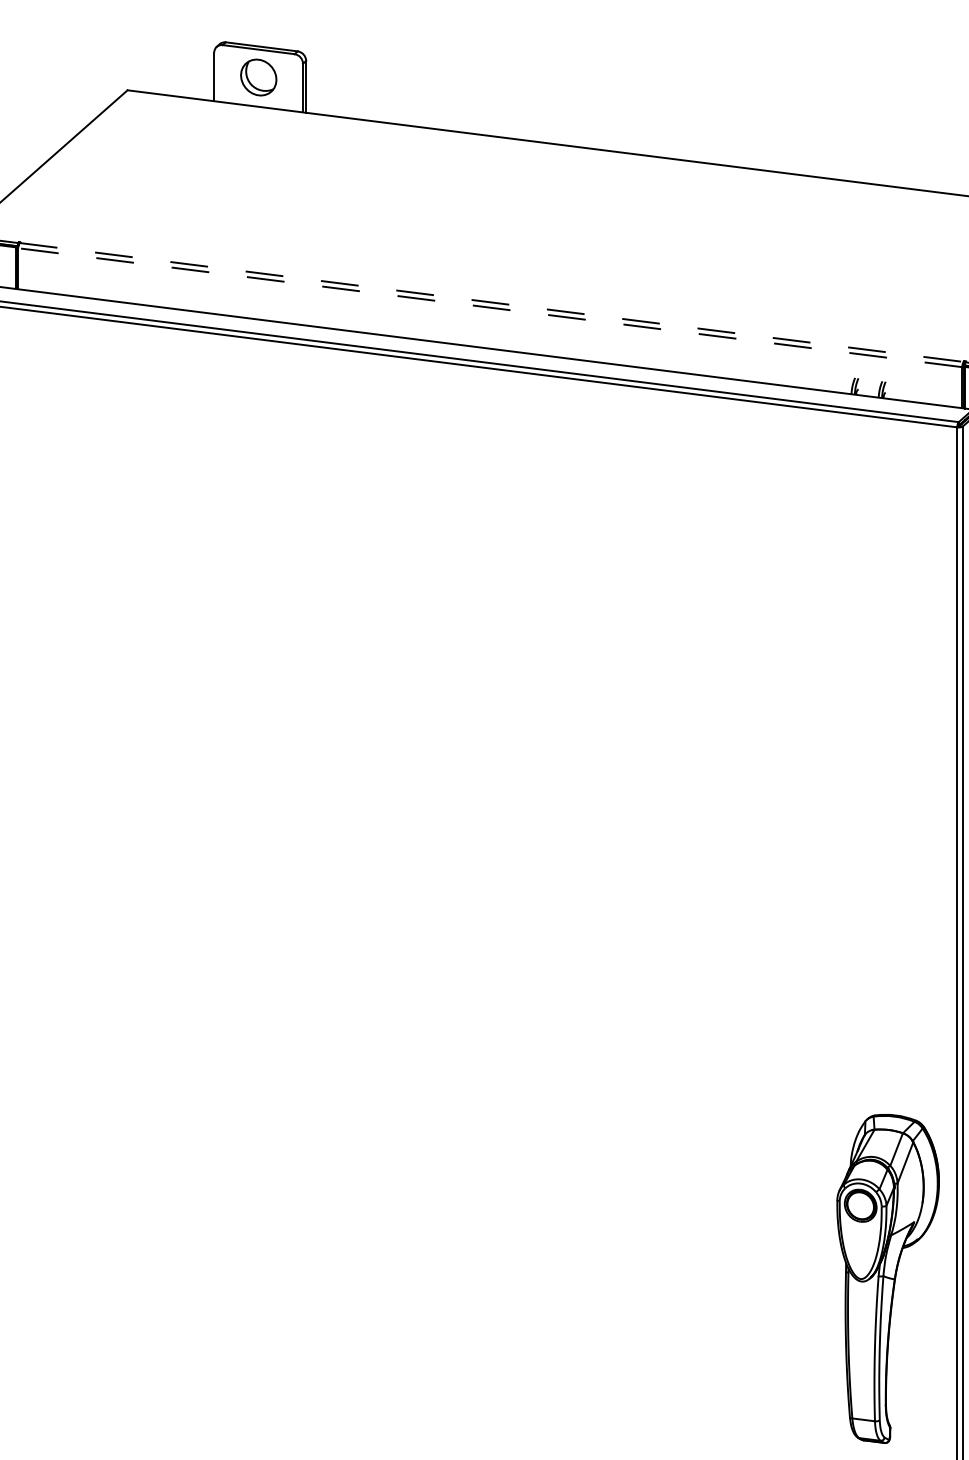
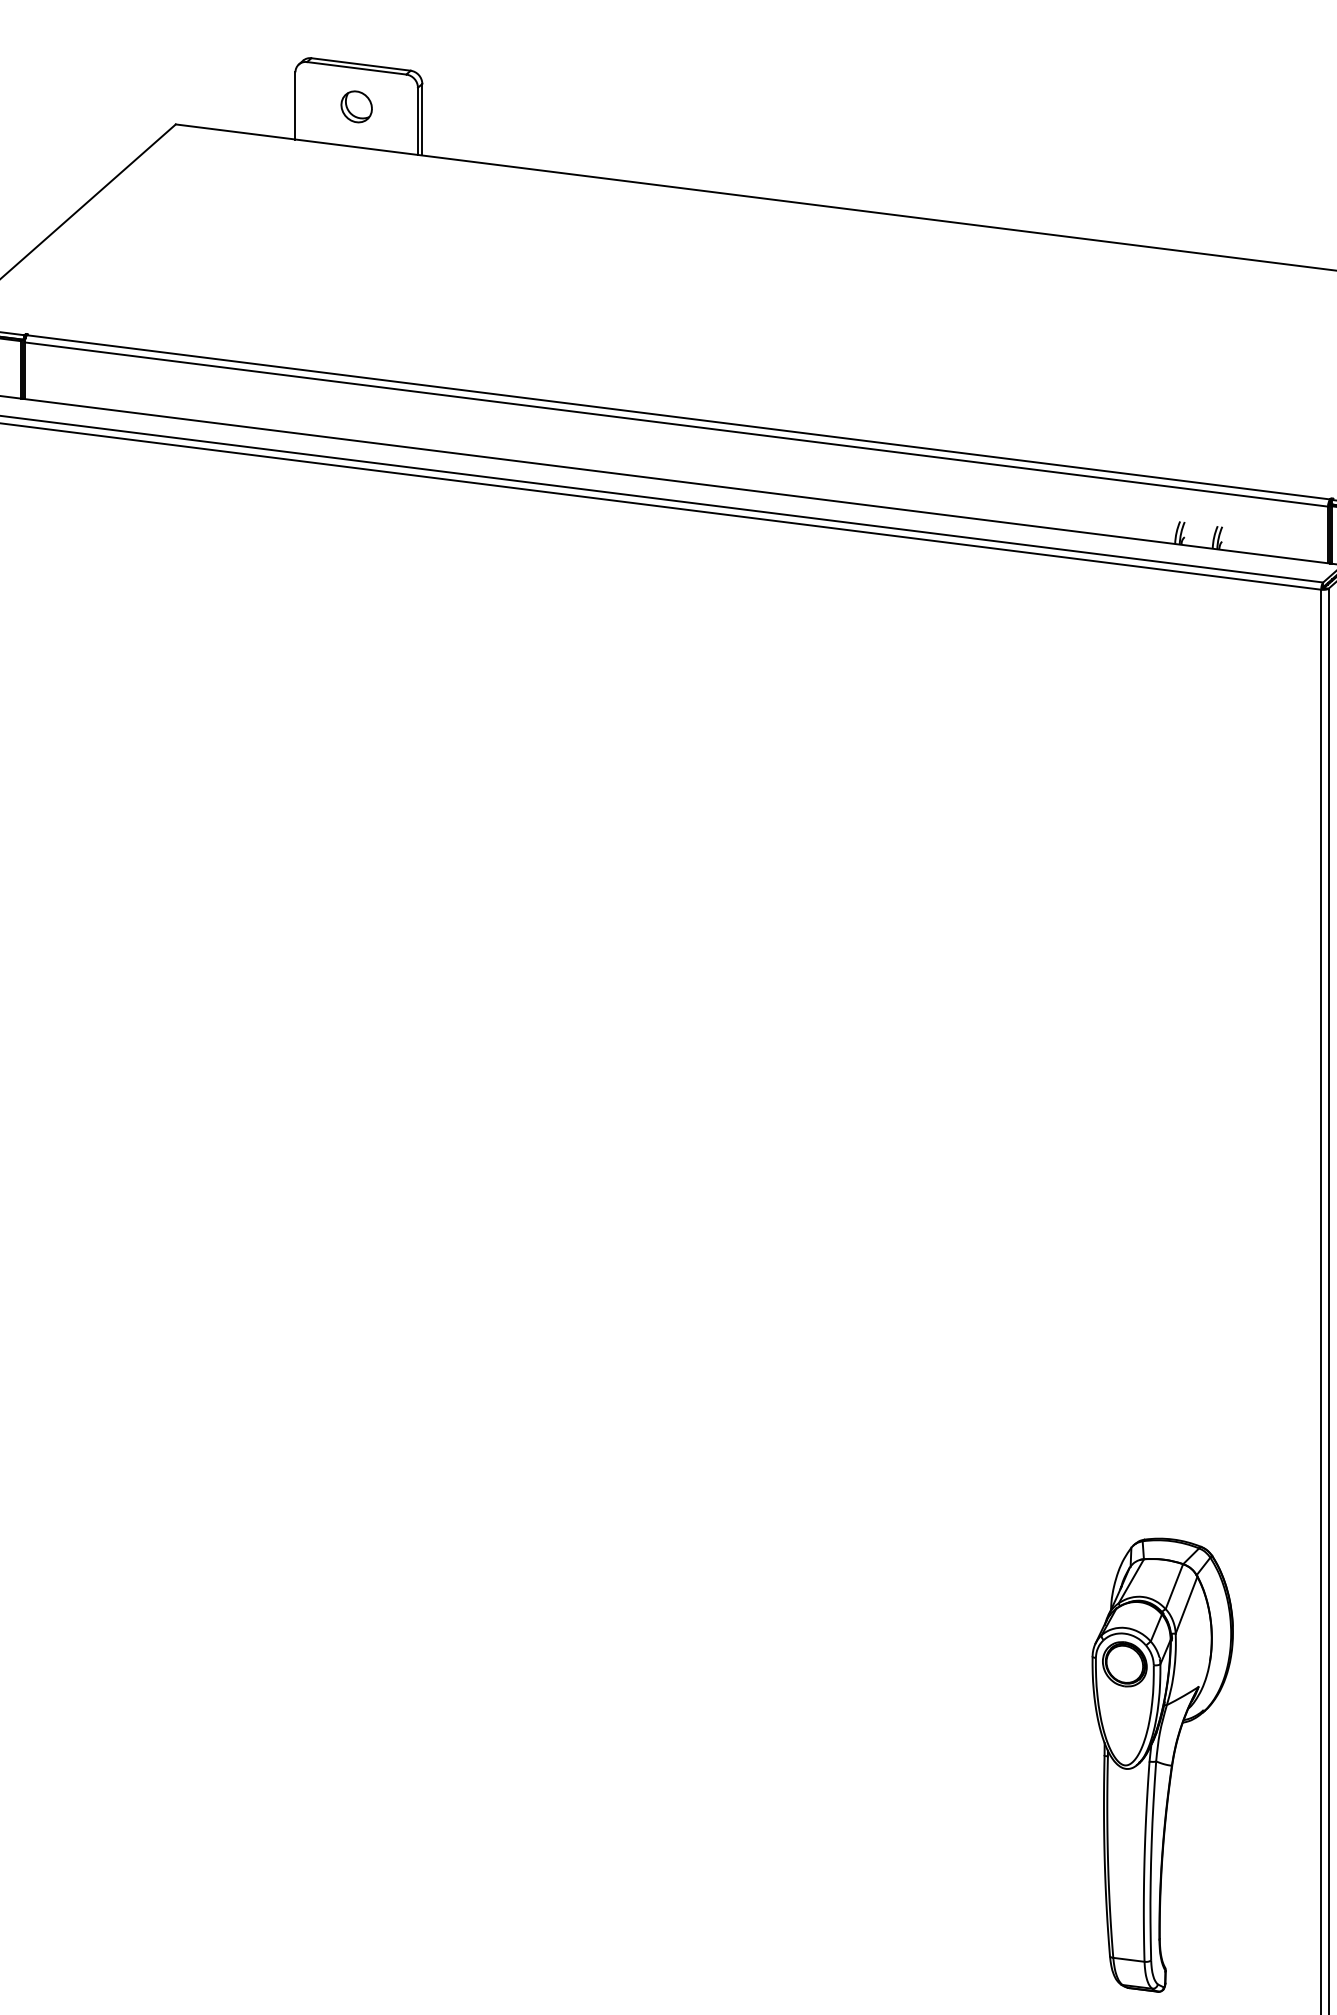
part: (258, 77) -> (356, 106), size x0.62
line: (491, 302) -> (678, 417), dashed -> solid
line: (490, 307) -> (676, 424), dashed -> solid
part: (887, 1278) -> (1162, 1764), moved

